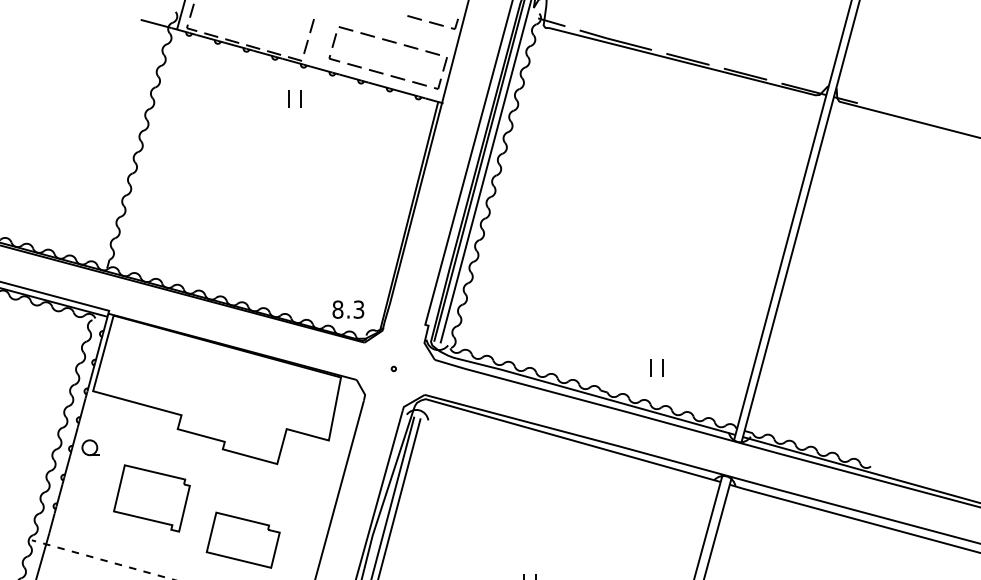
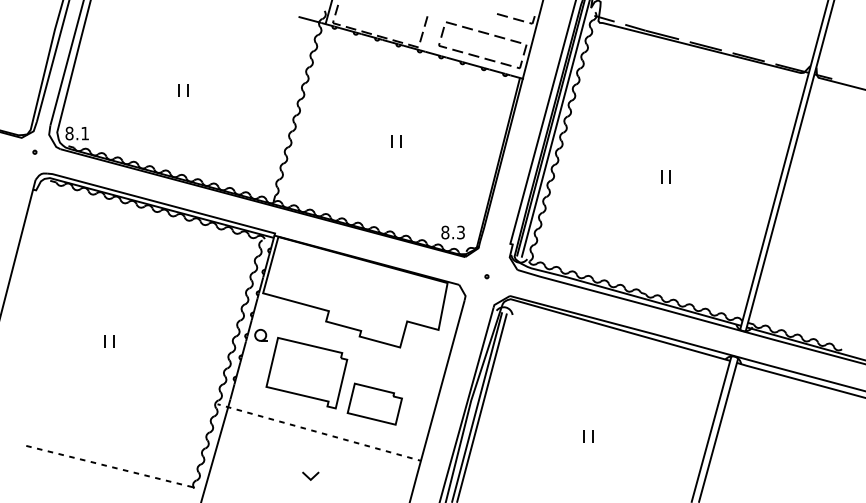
part: (295, 98) -> (396, 141), moved
part: (656, 367) -> (665, 176), moved
part: (151, 497) -> (306, 372), size x1.43

